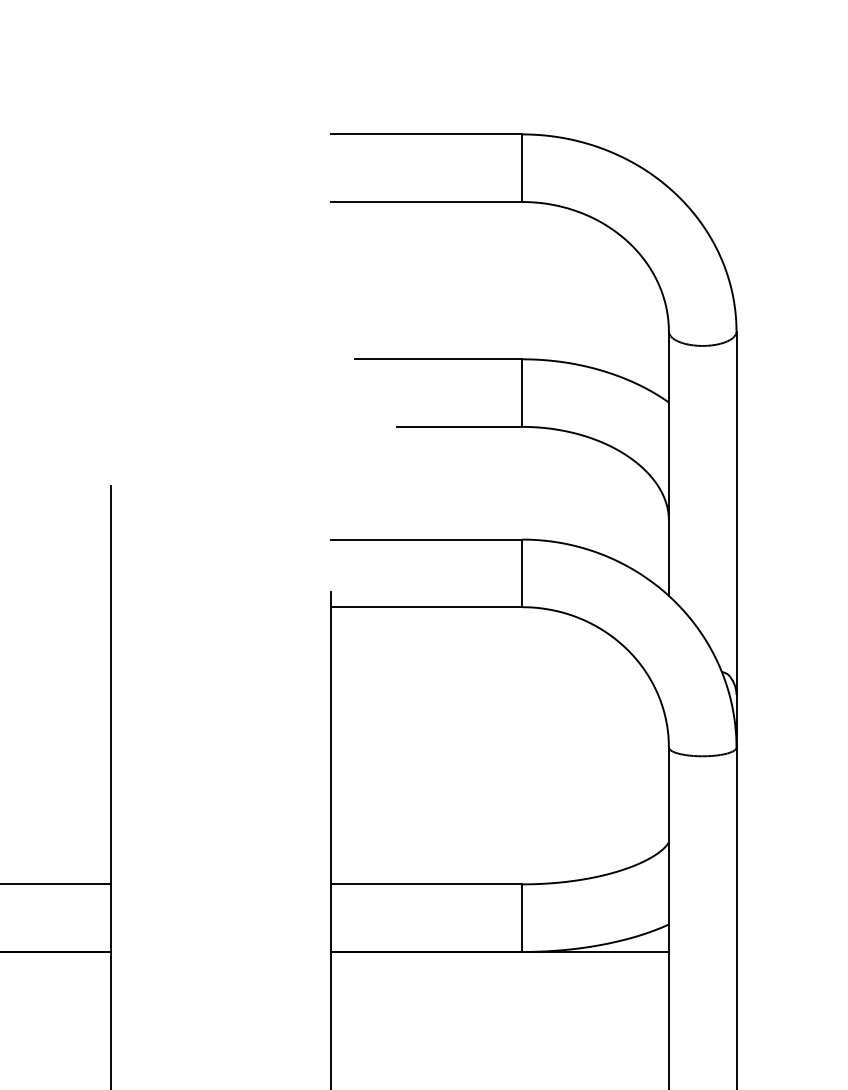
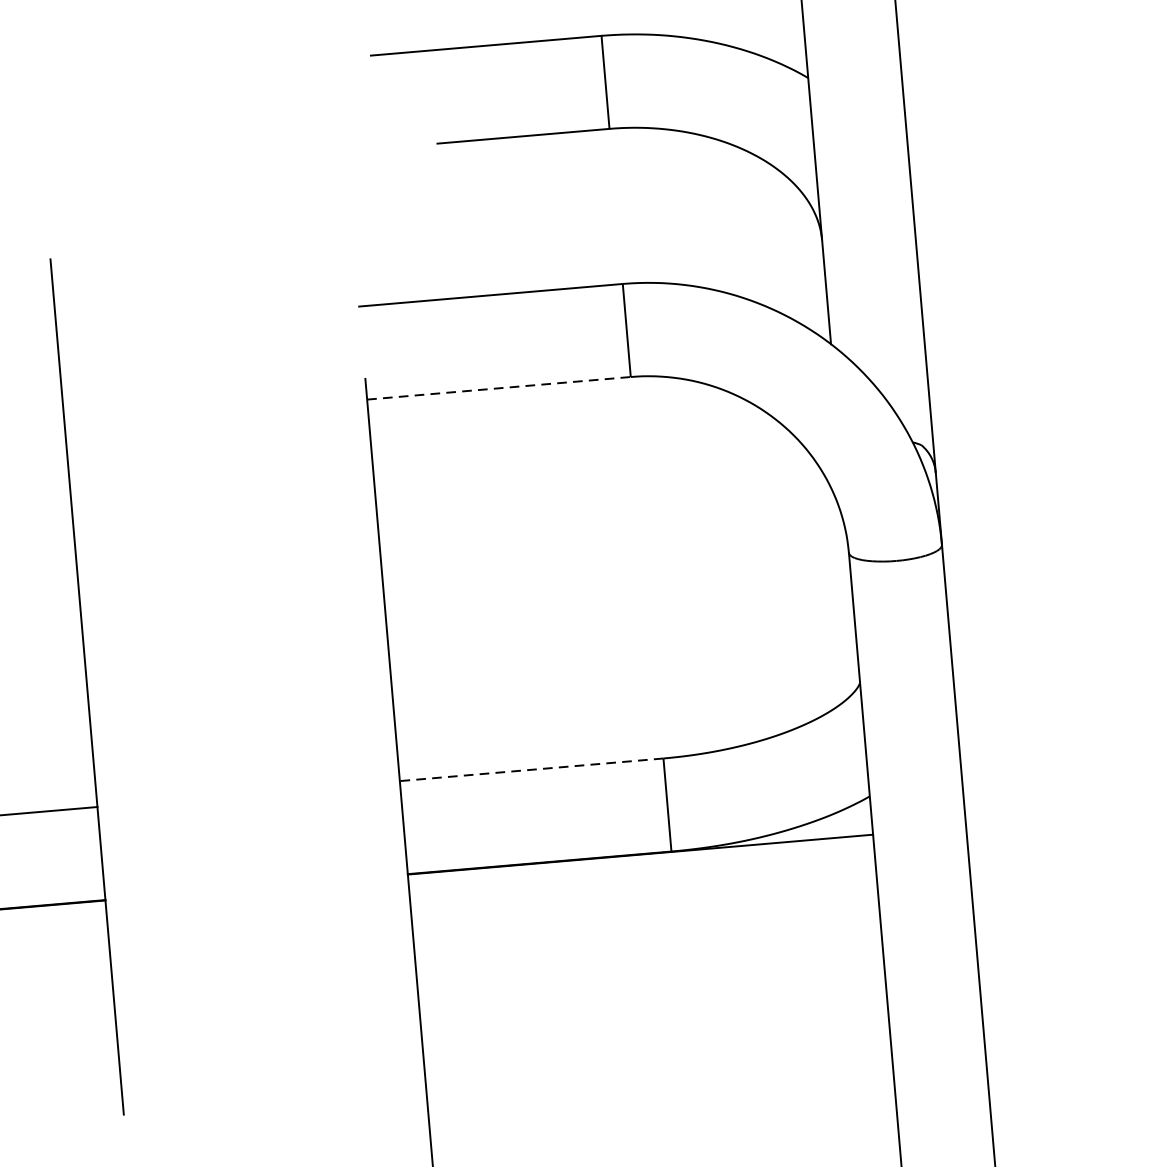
line: (426, 607) -> (498, 388), solid -> dashed
line: (426, 884) -> (531, 769), solid -> dashed

